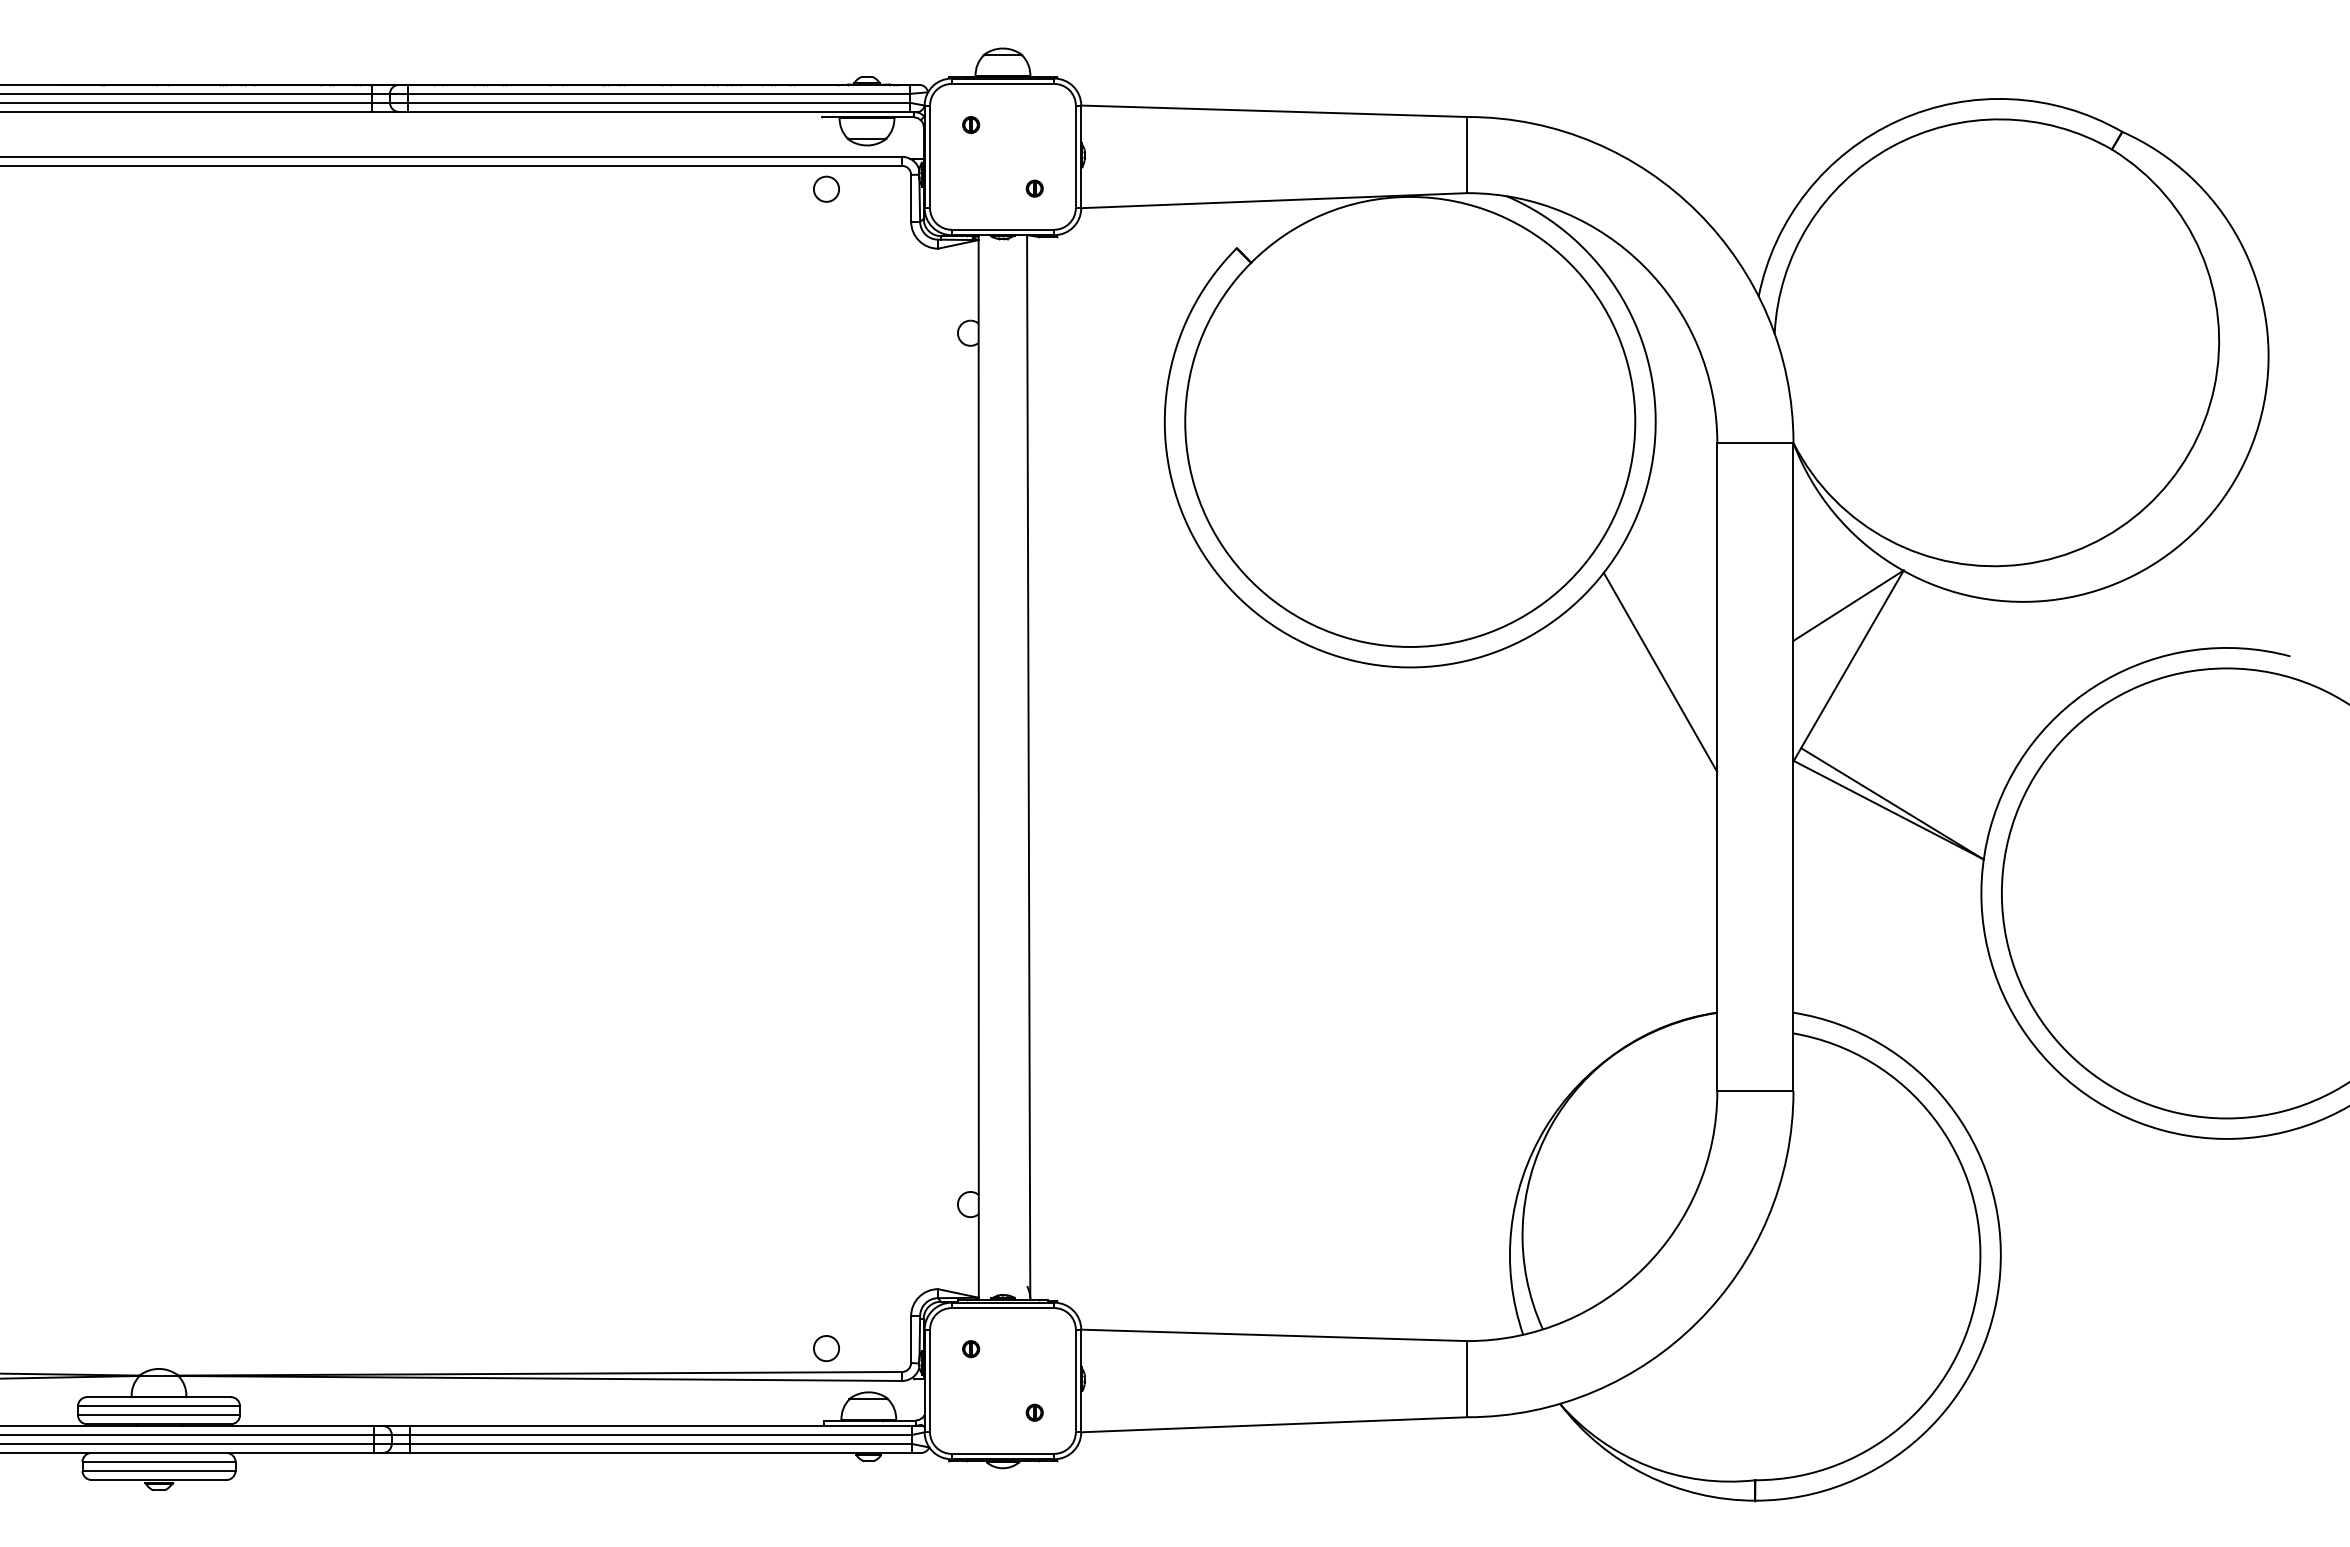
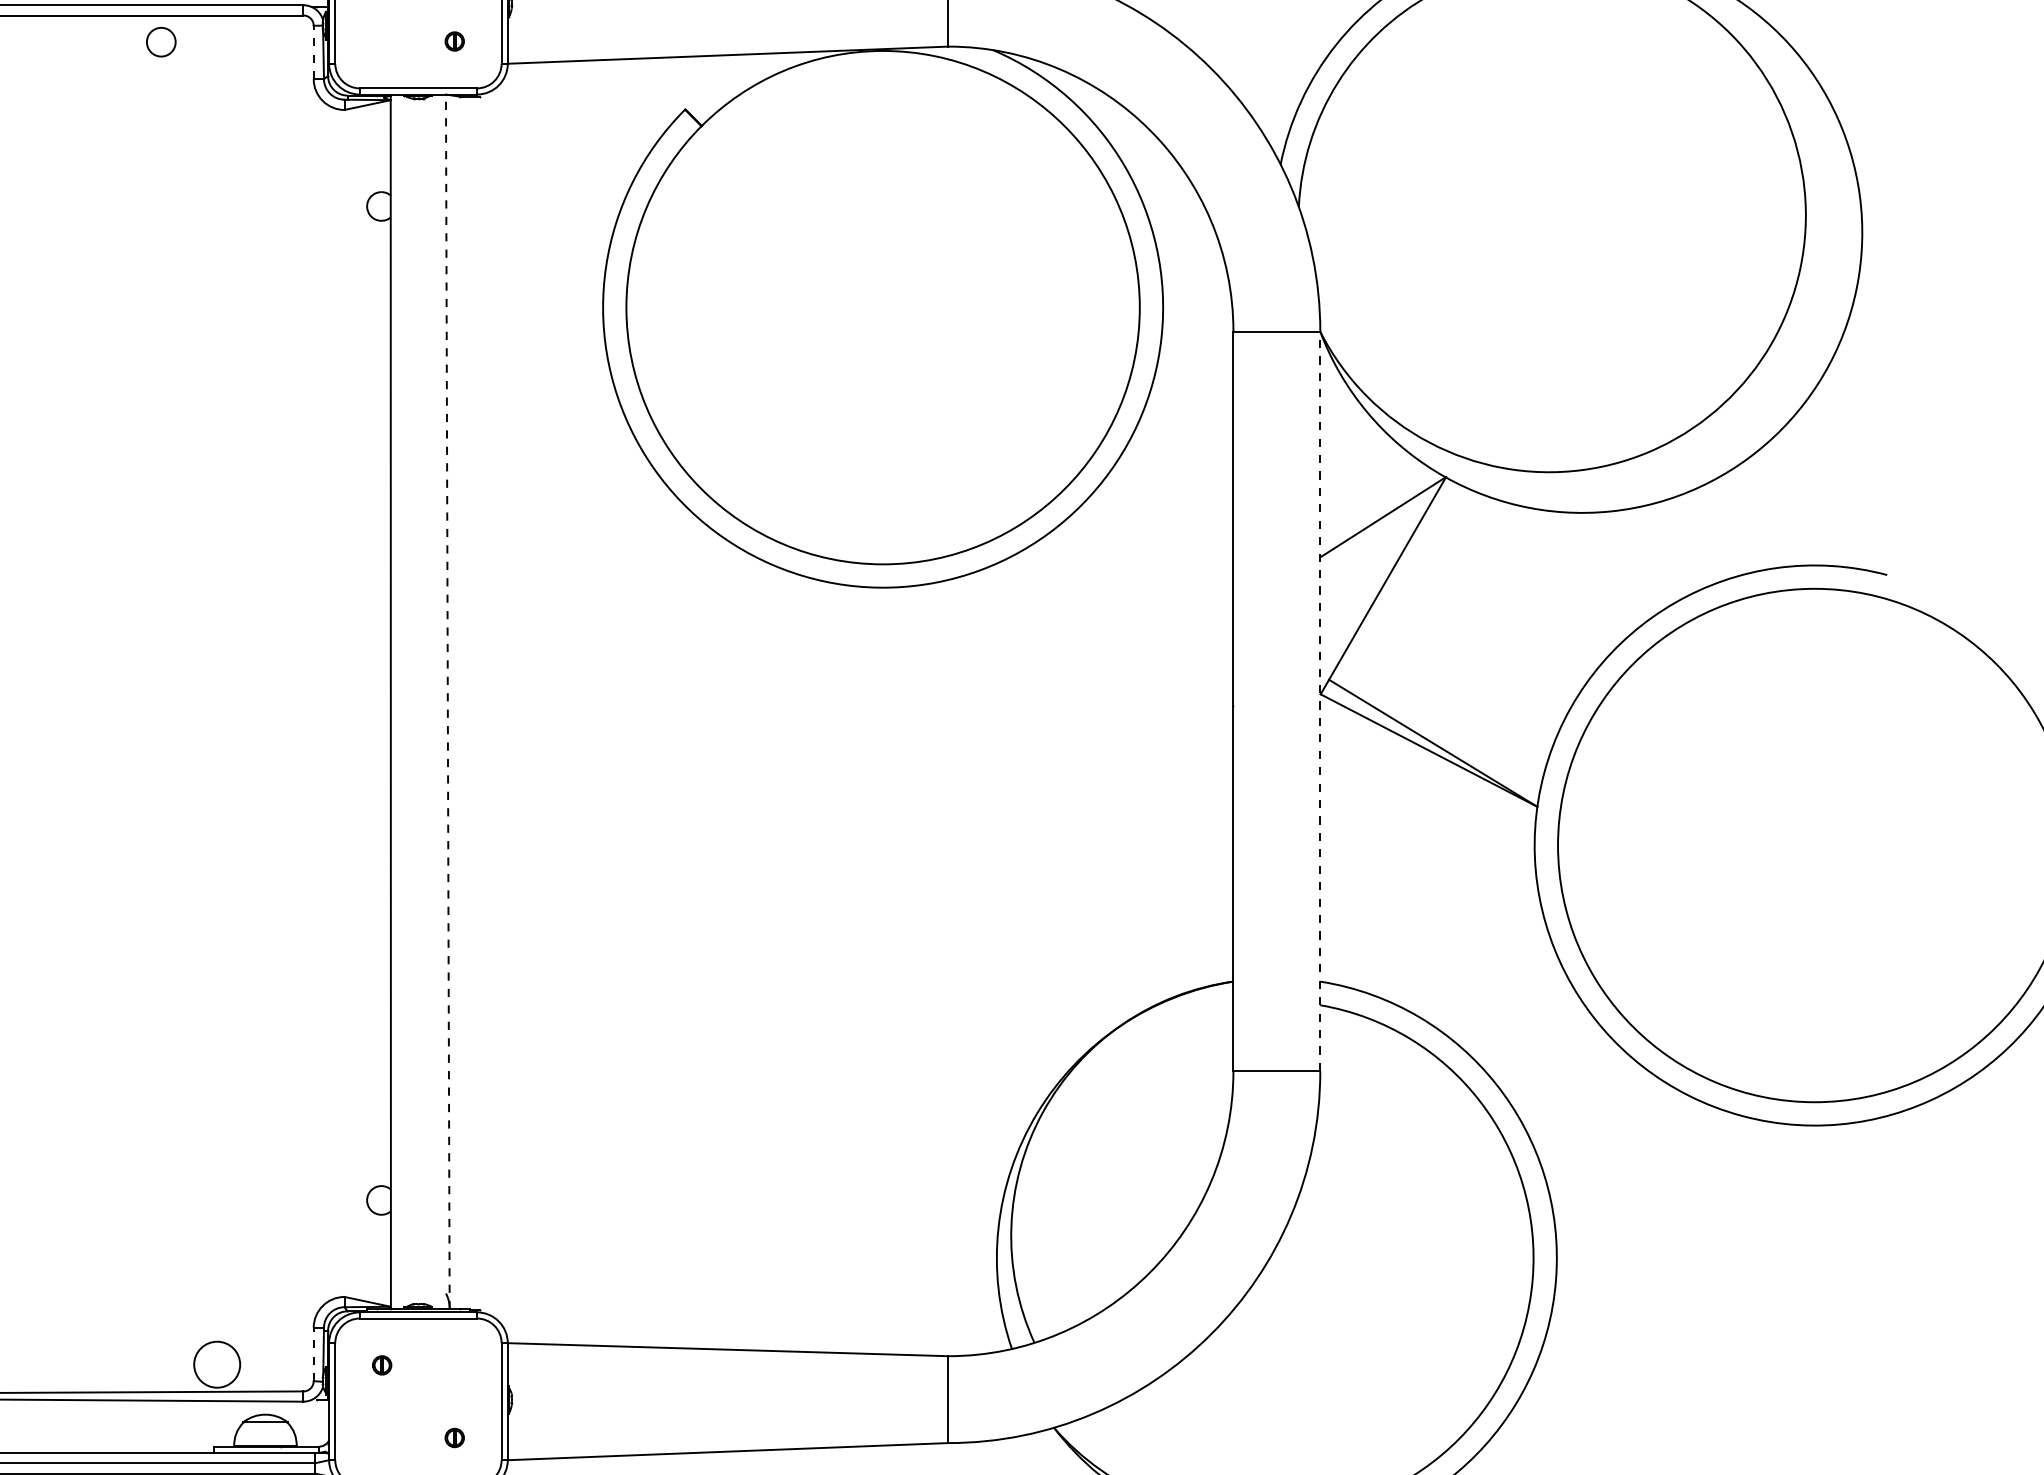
circle: (826, 188) -> (161, 41), moved
line: (911, 197) -> (314, 51), solid -> dashed
line: (1659, 671) -> (1167, 592), removed
line: (1793, 766) -> (1320, 700), solid -> dashed
line: (1028, 767) -> (447, 701), solid -> dashed
line: (911, 1339) -> (314, 1354), solid -> dashed
circle: (826, 1348) -> (217, 1364), size x1.6

